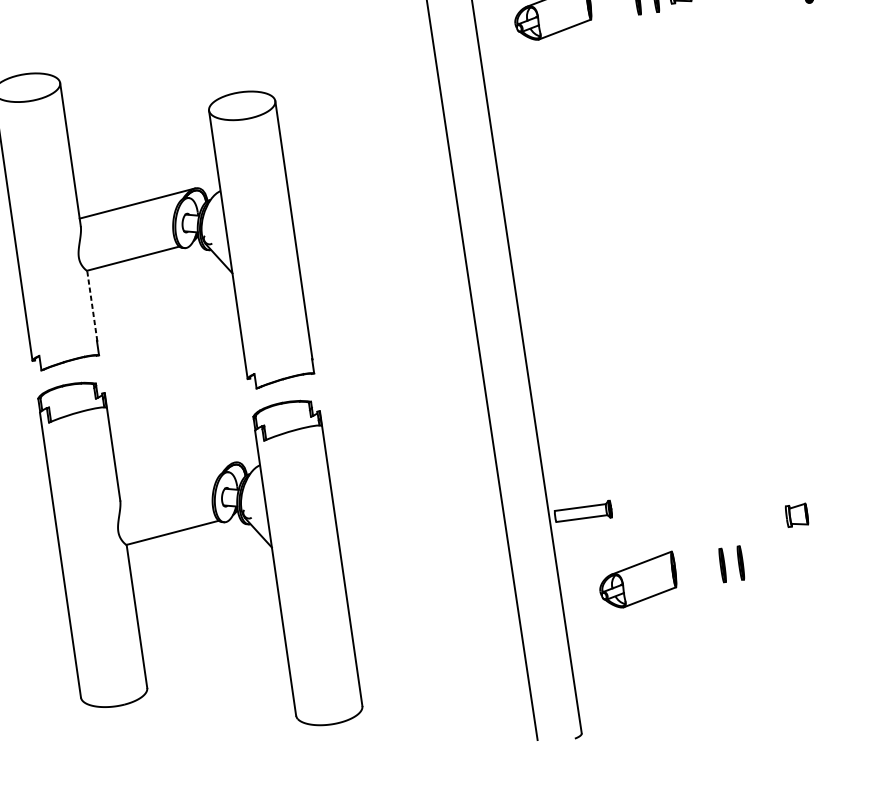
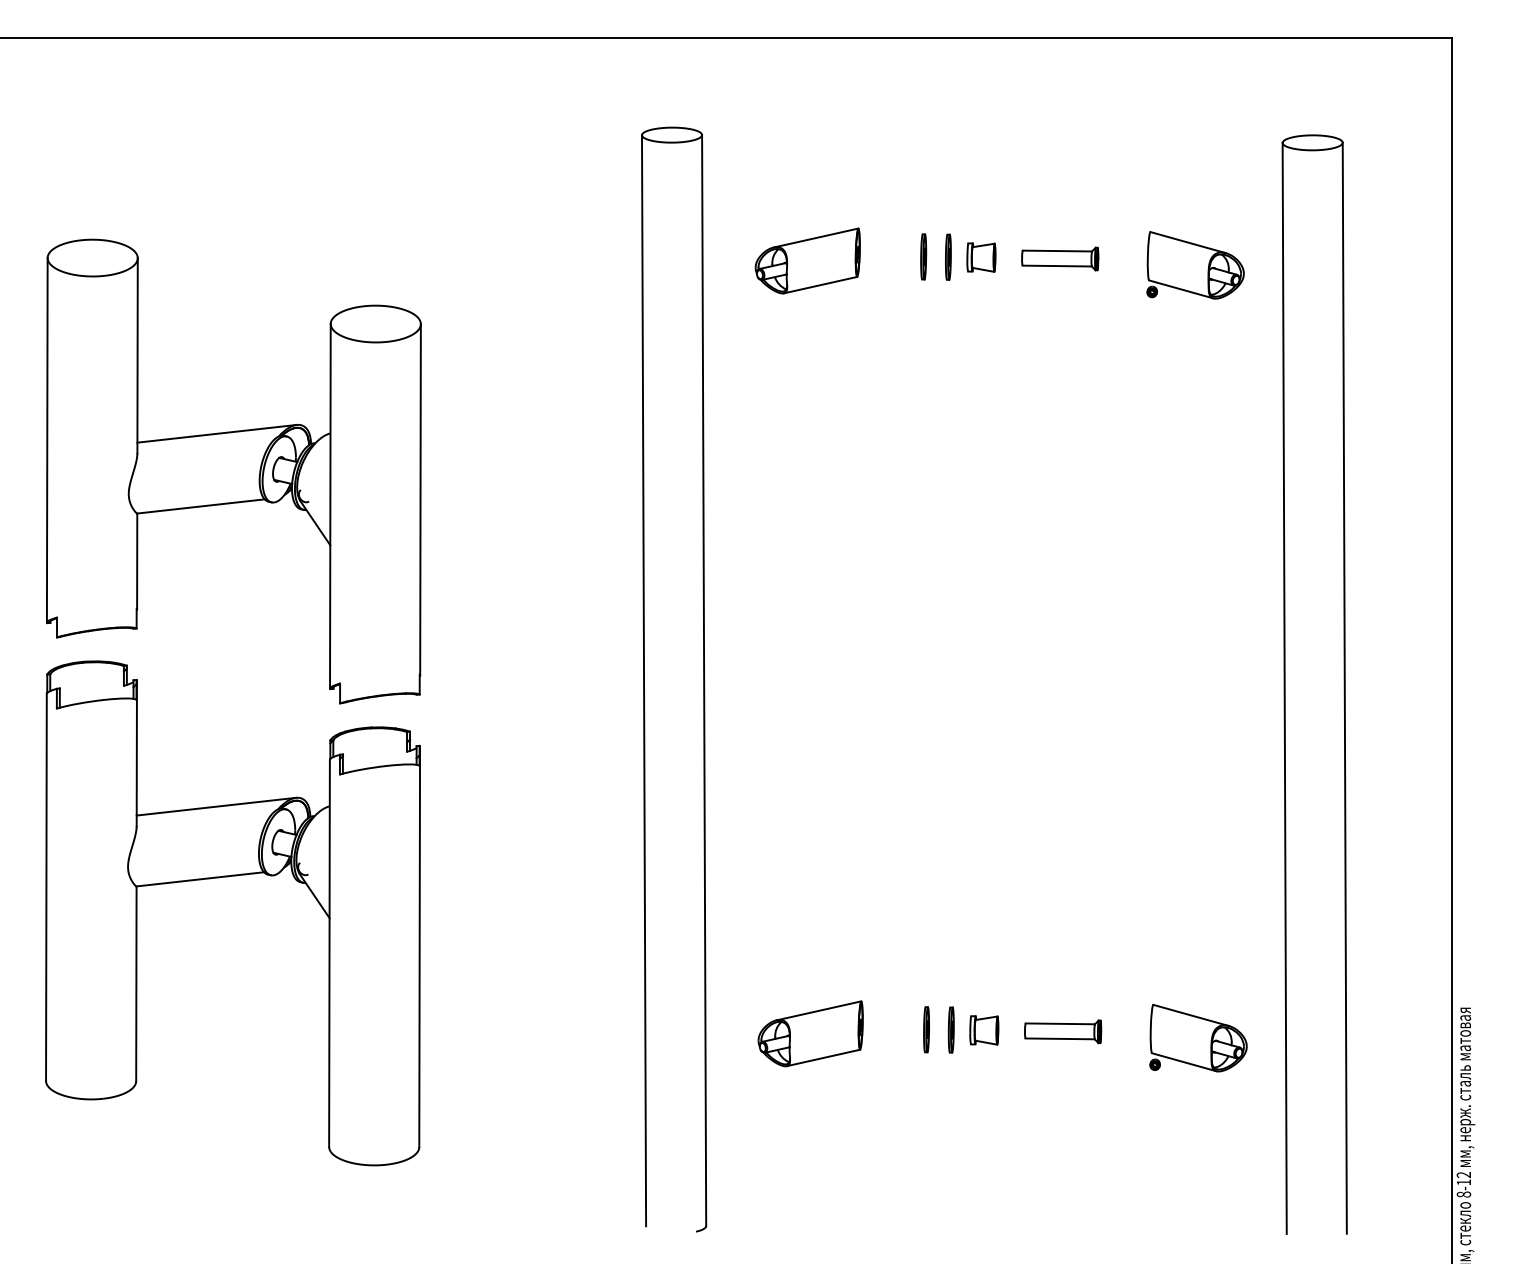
line: (92, 305) -> (137, 561), dashed -> solid
line: (176, 477) -> (216, 806), added
part: (583, 512) -> (1063, 1031), moved
part: (797, 515) -> (984, 1030), moved

